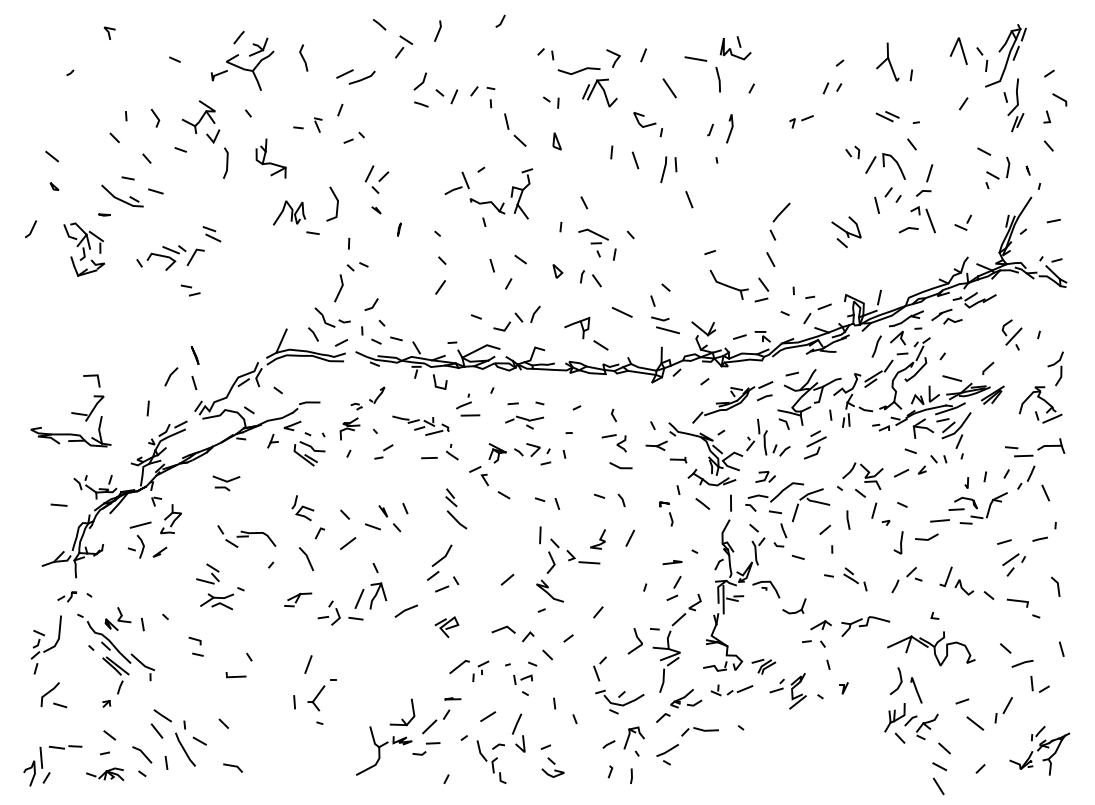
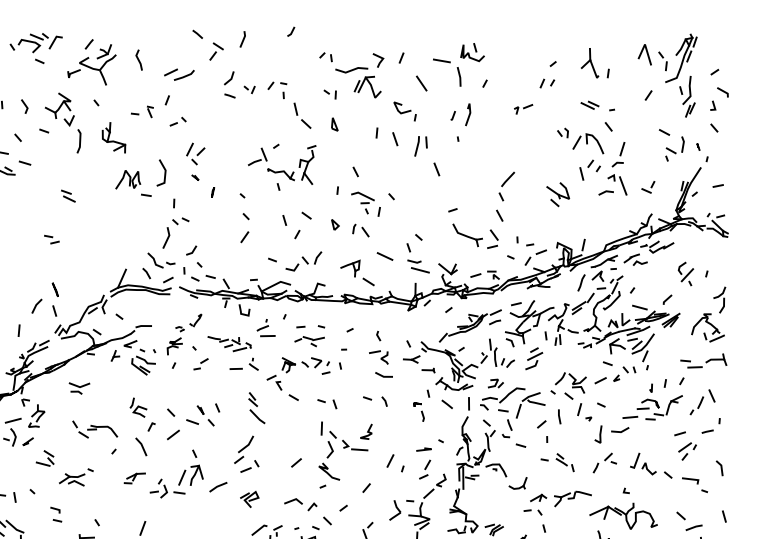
part: (446, 96) -> (249, 89), size x0.62
part: (170, 257) -> (36, 42), moved
part: (1026, 477) -> (697, 405), moved
line: (630, 537) -> (390, 460), moved
part: (207, 573) -> (44, 458), moved

